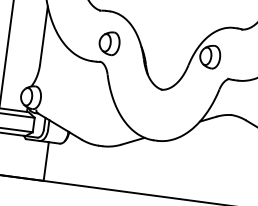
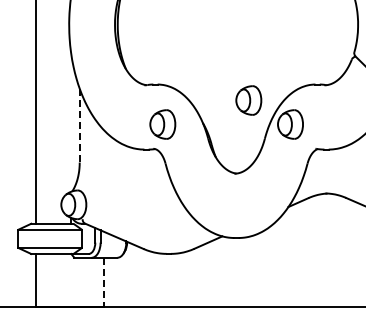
part: (179, 33) -> (248, 100), added
line: (43, 35) -> (79, 125), solid -> dashed
line: (46, 161) -> (103, 282), solid -> dashed

